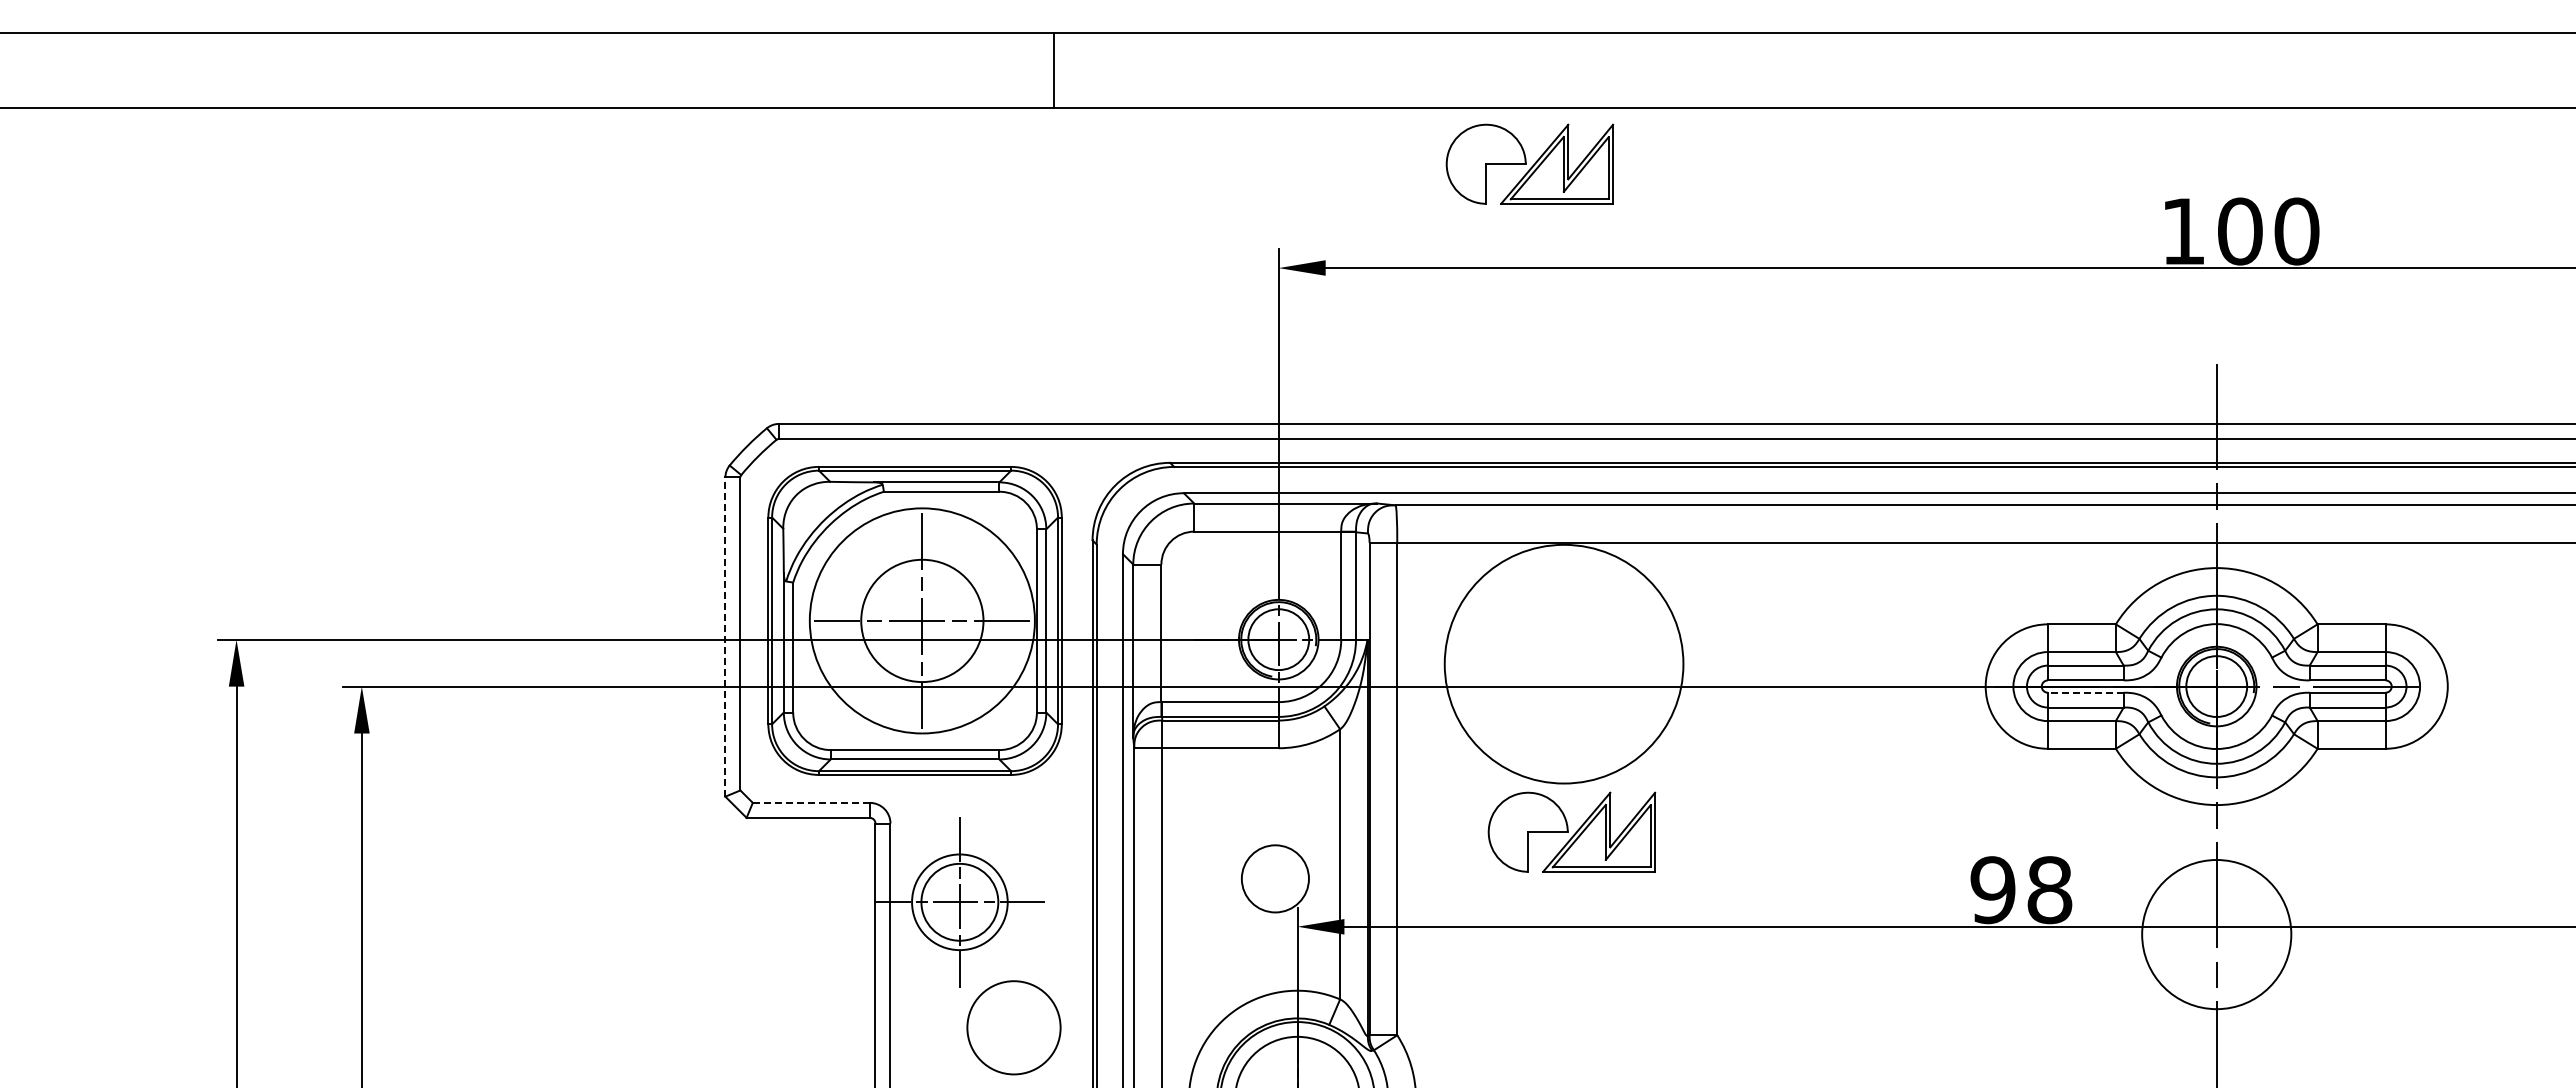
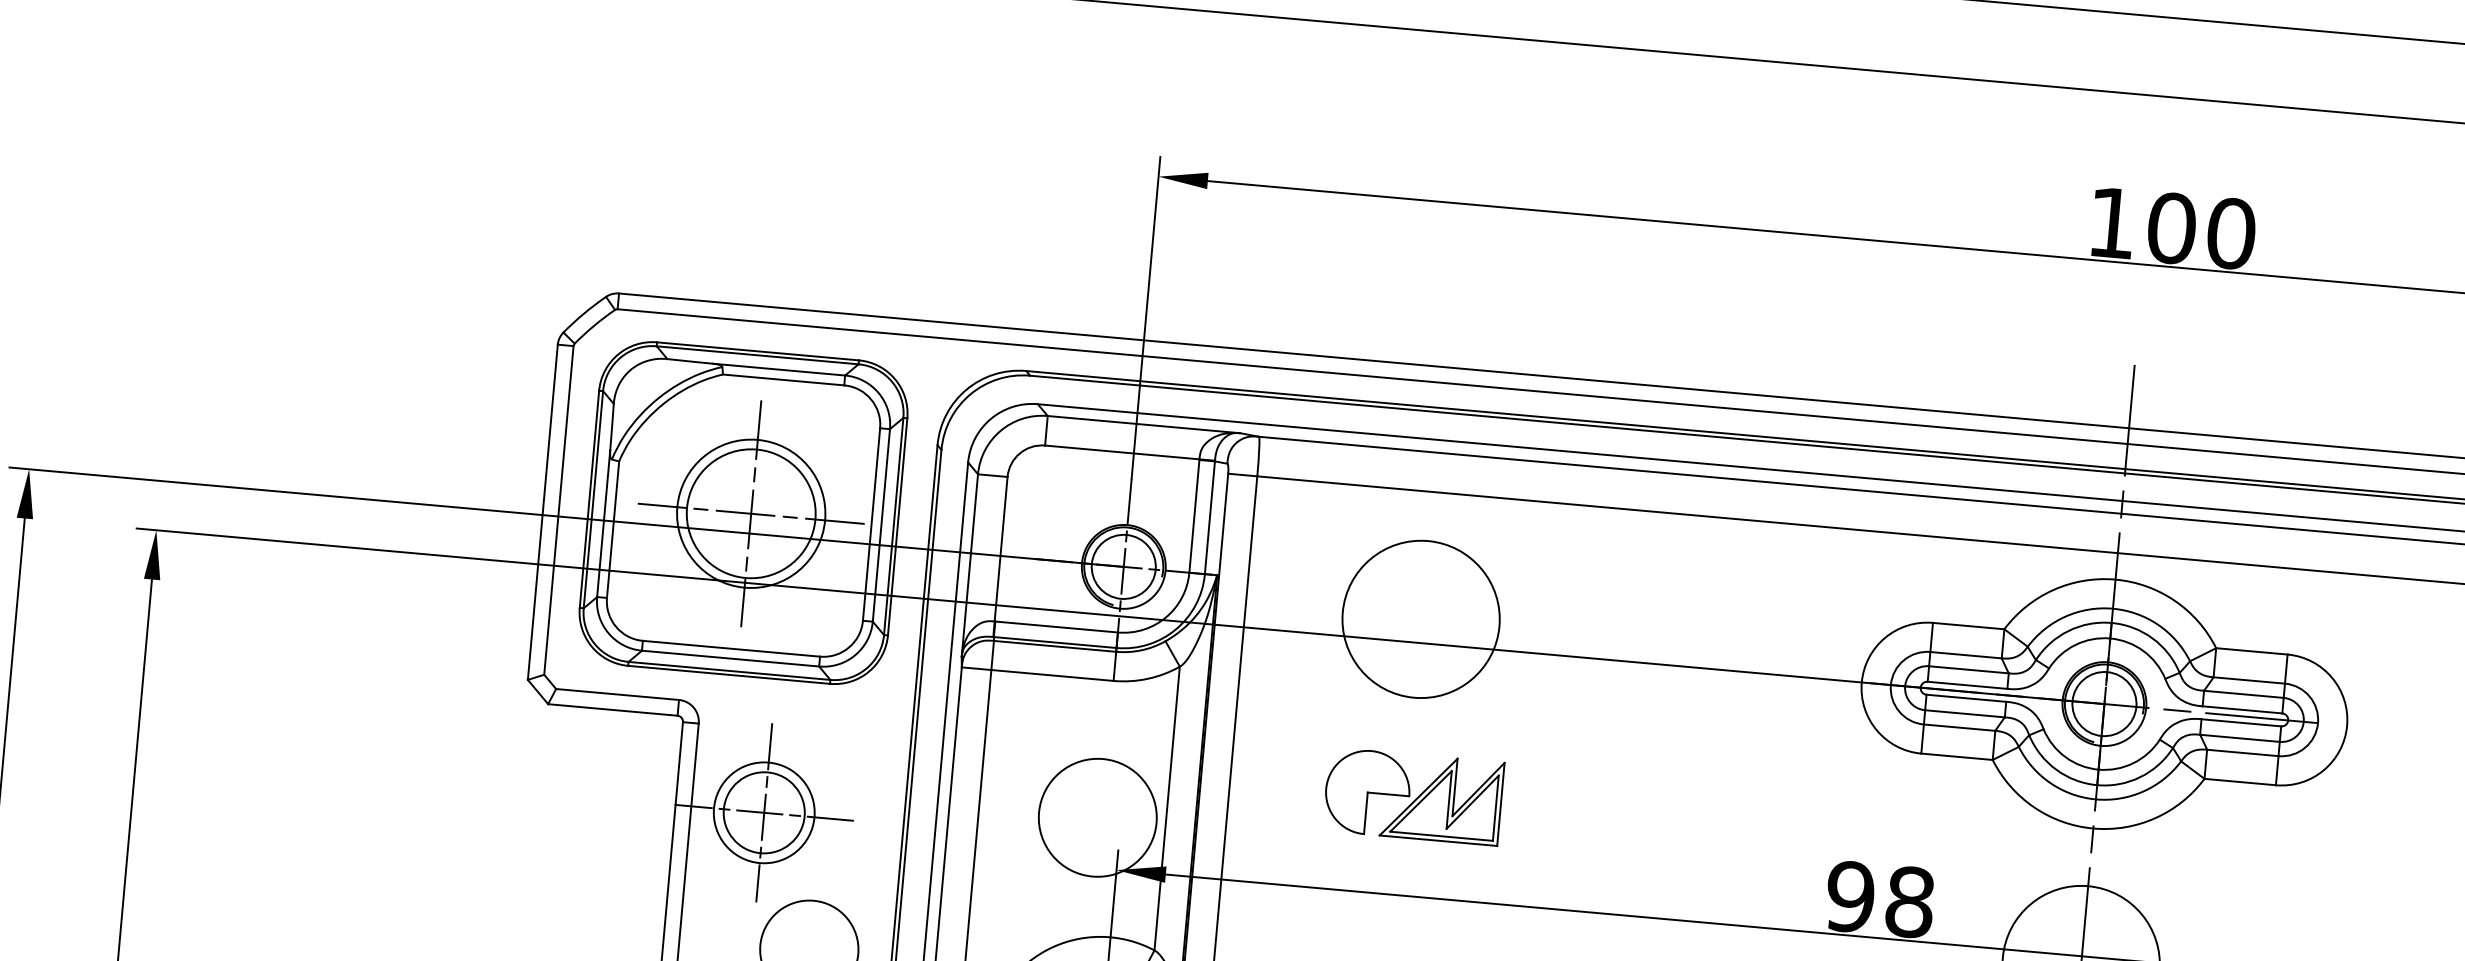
part: (1529, 163) -> (1431, 90), removed
circle: (922, 620) -> (751, 513), size x0.62
line: (725, 637) -> (542, 512), dashed -> solid
circle: (1563, 663) -> (1420, 618), size x0.62
line: (2085, 692) -> (1966, 697), dashed -> solid
line: (811, 802) -> (617, 694), dashed -> solid
circle: (1275, 878) -> (1097, 817), size x1.67

